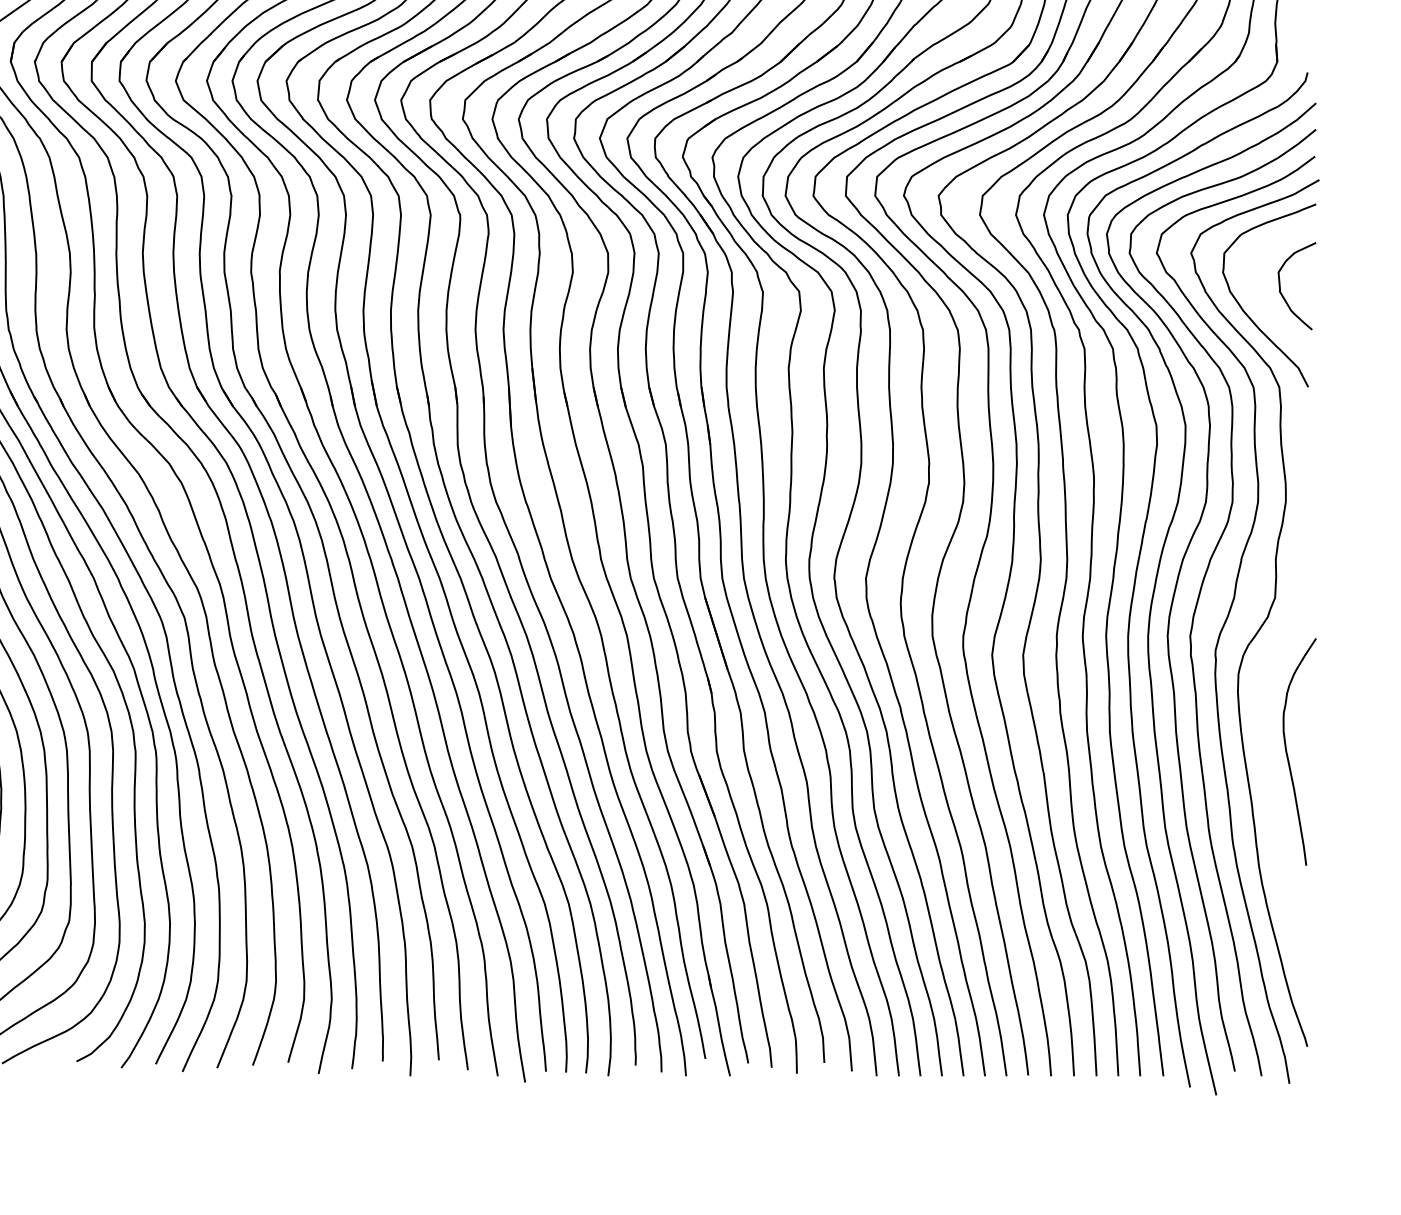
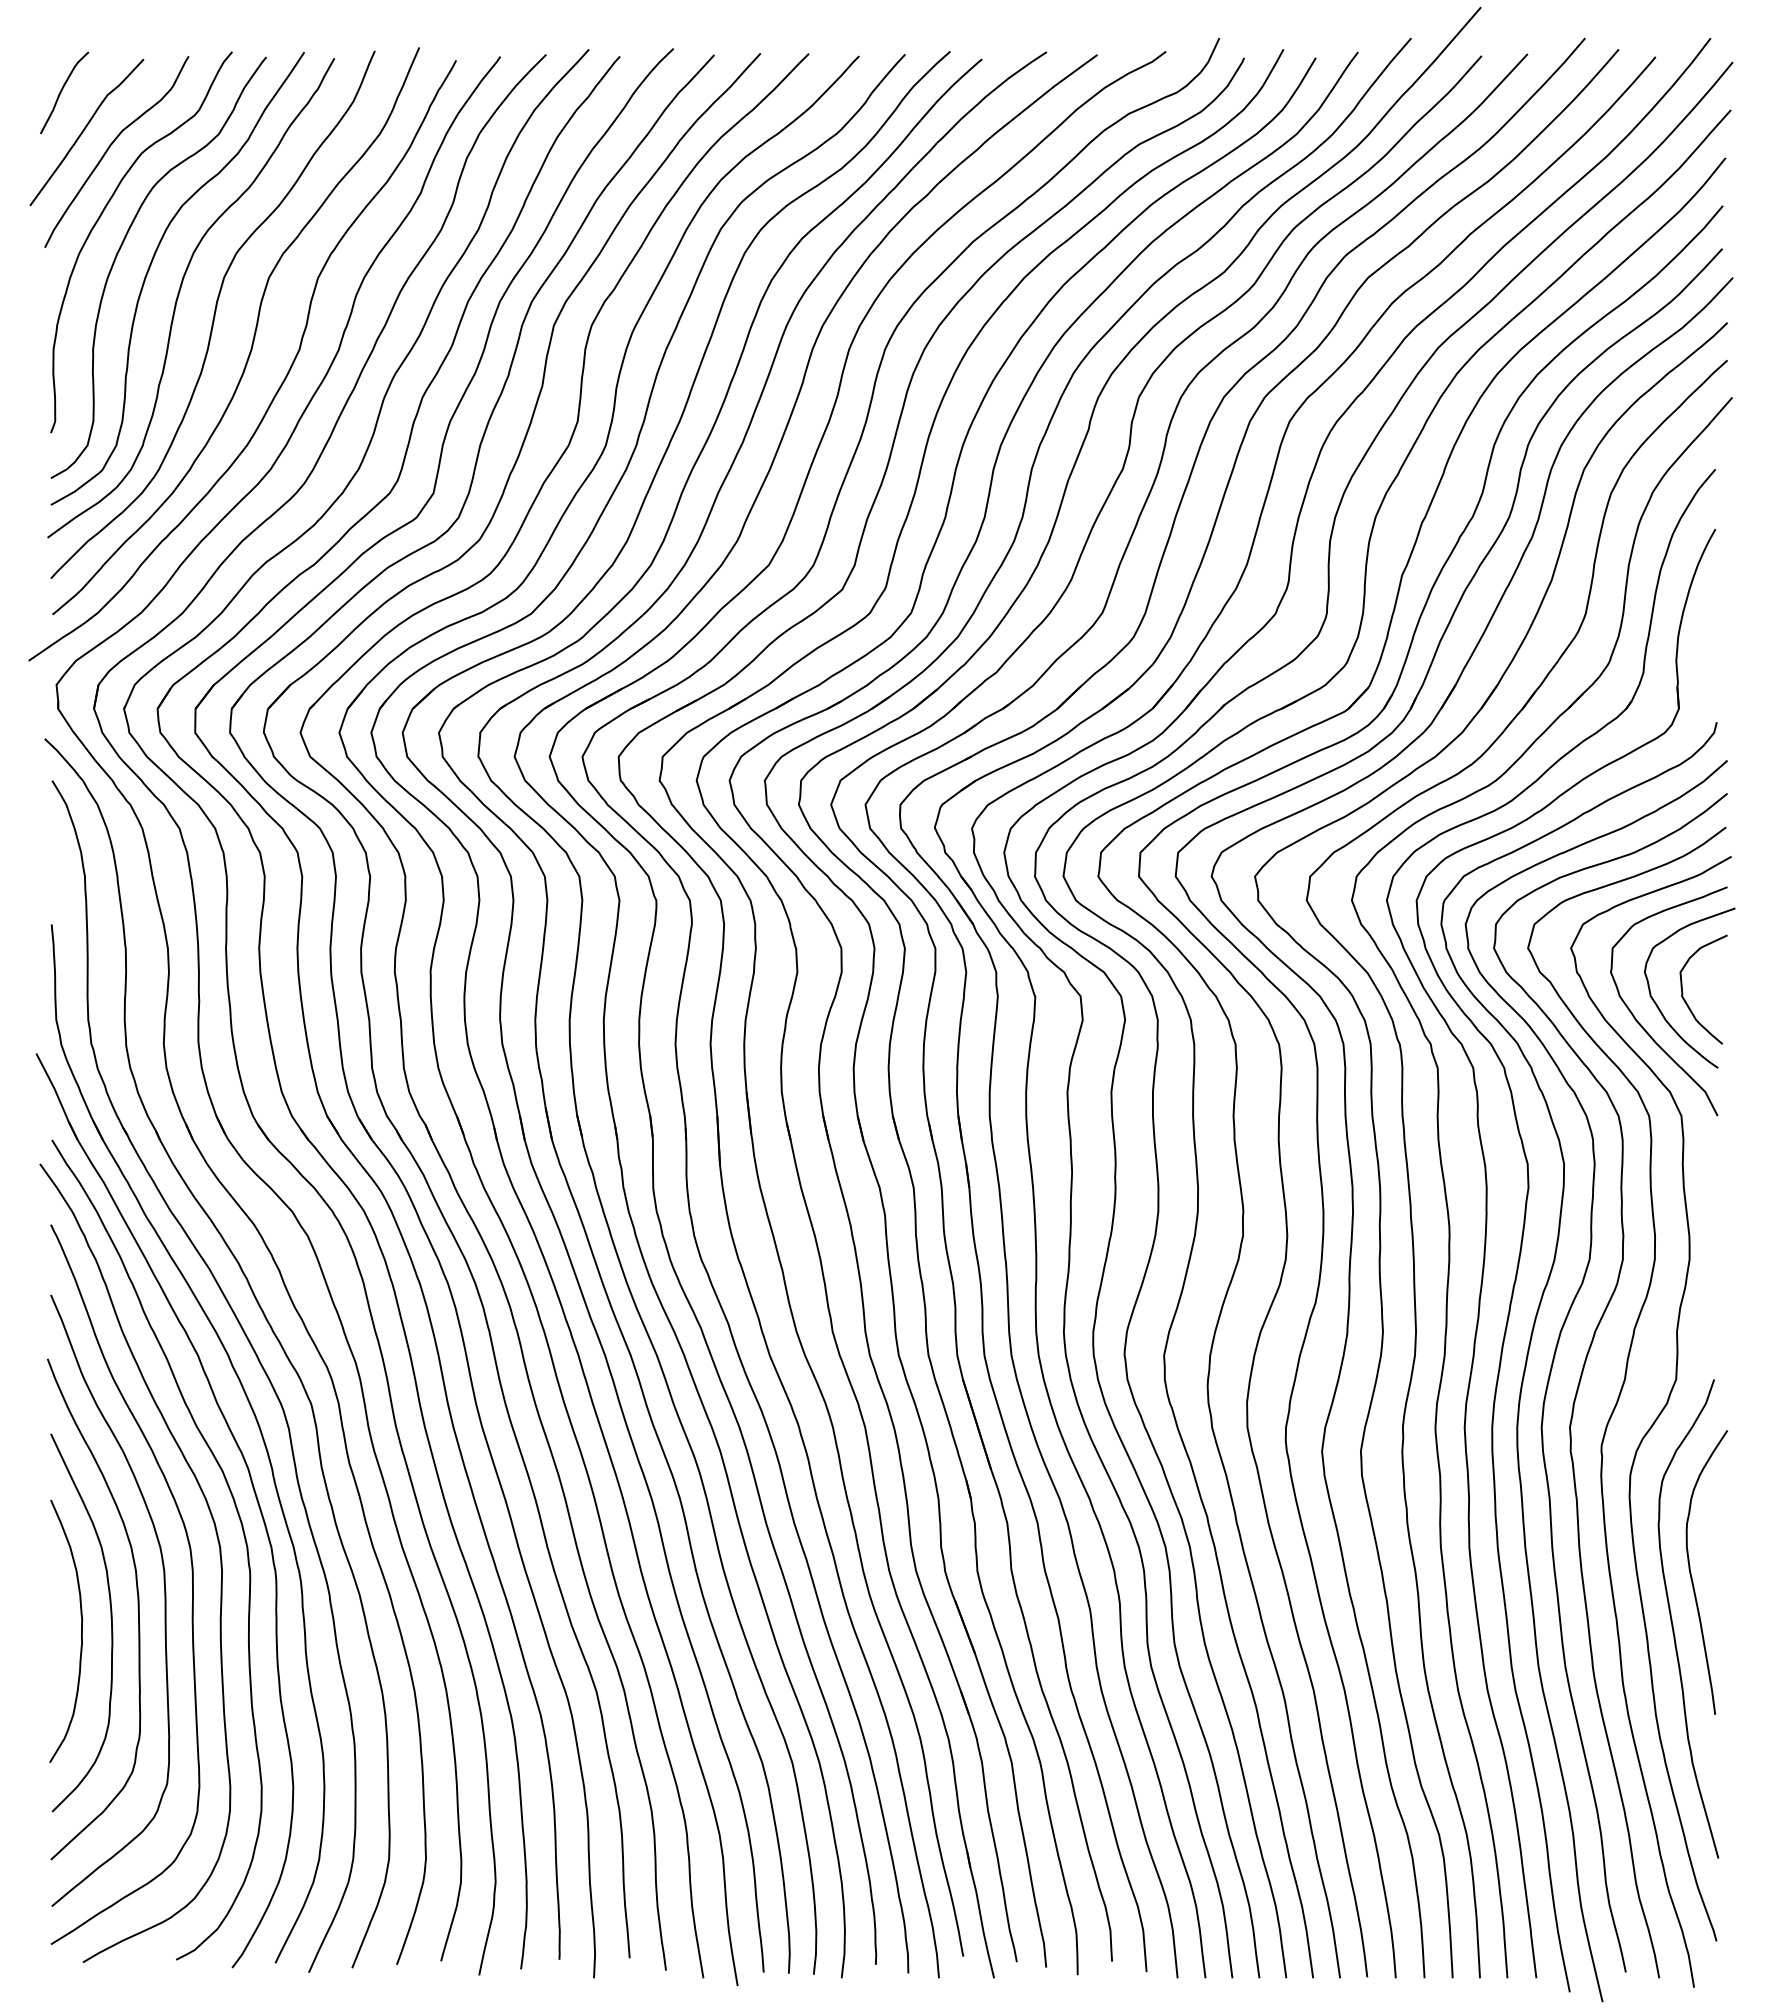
curve: (1261, 300) -> (1659, 1007), added
curve: (1272, 788) -> (1672, 1618), added

